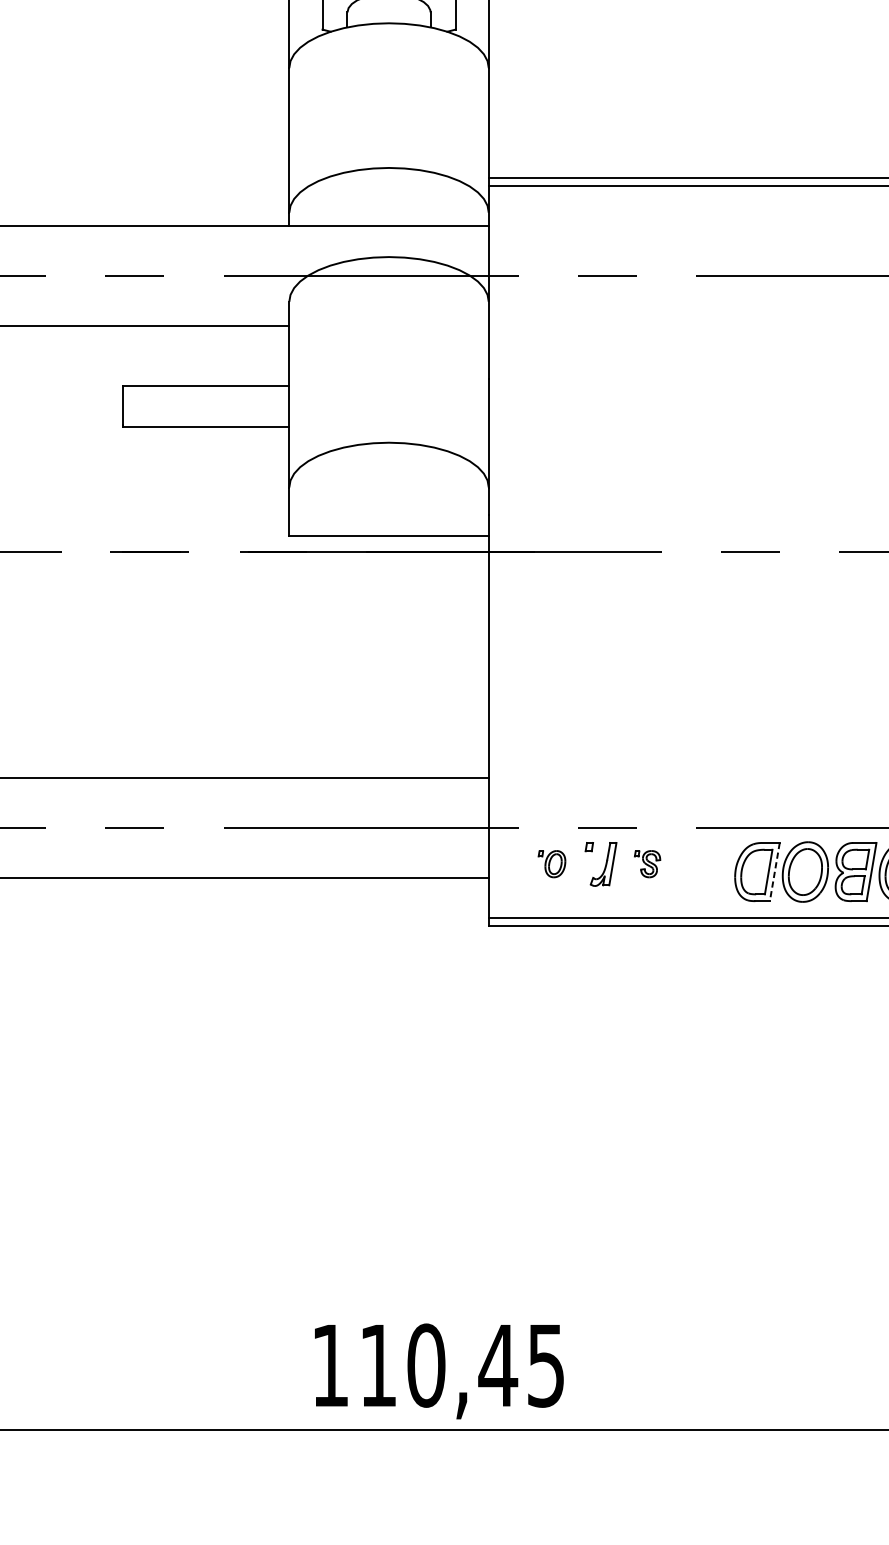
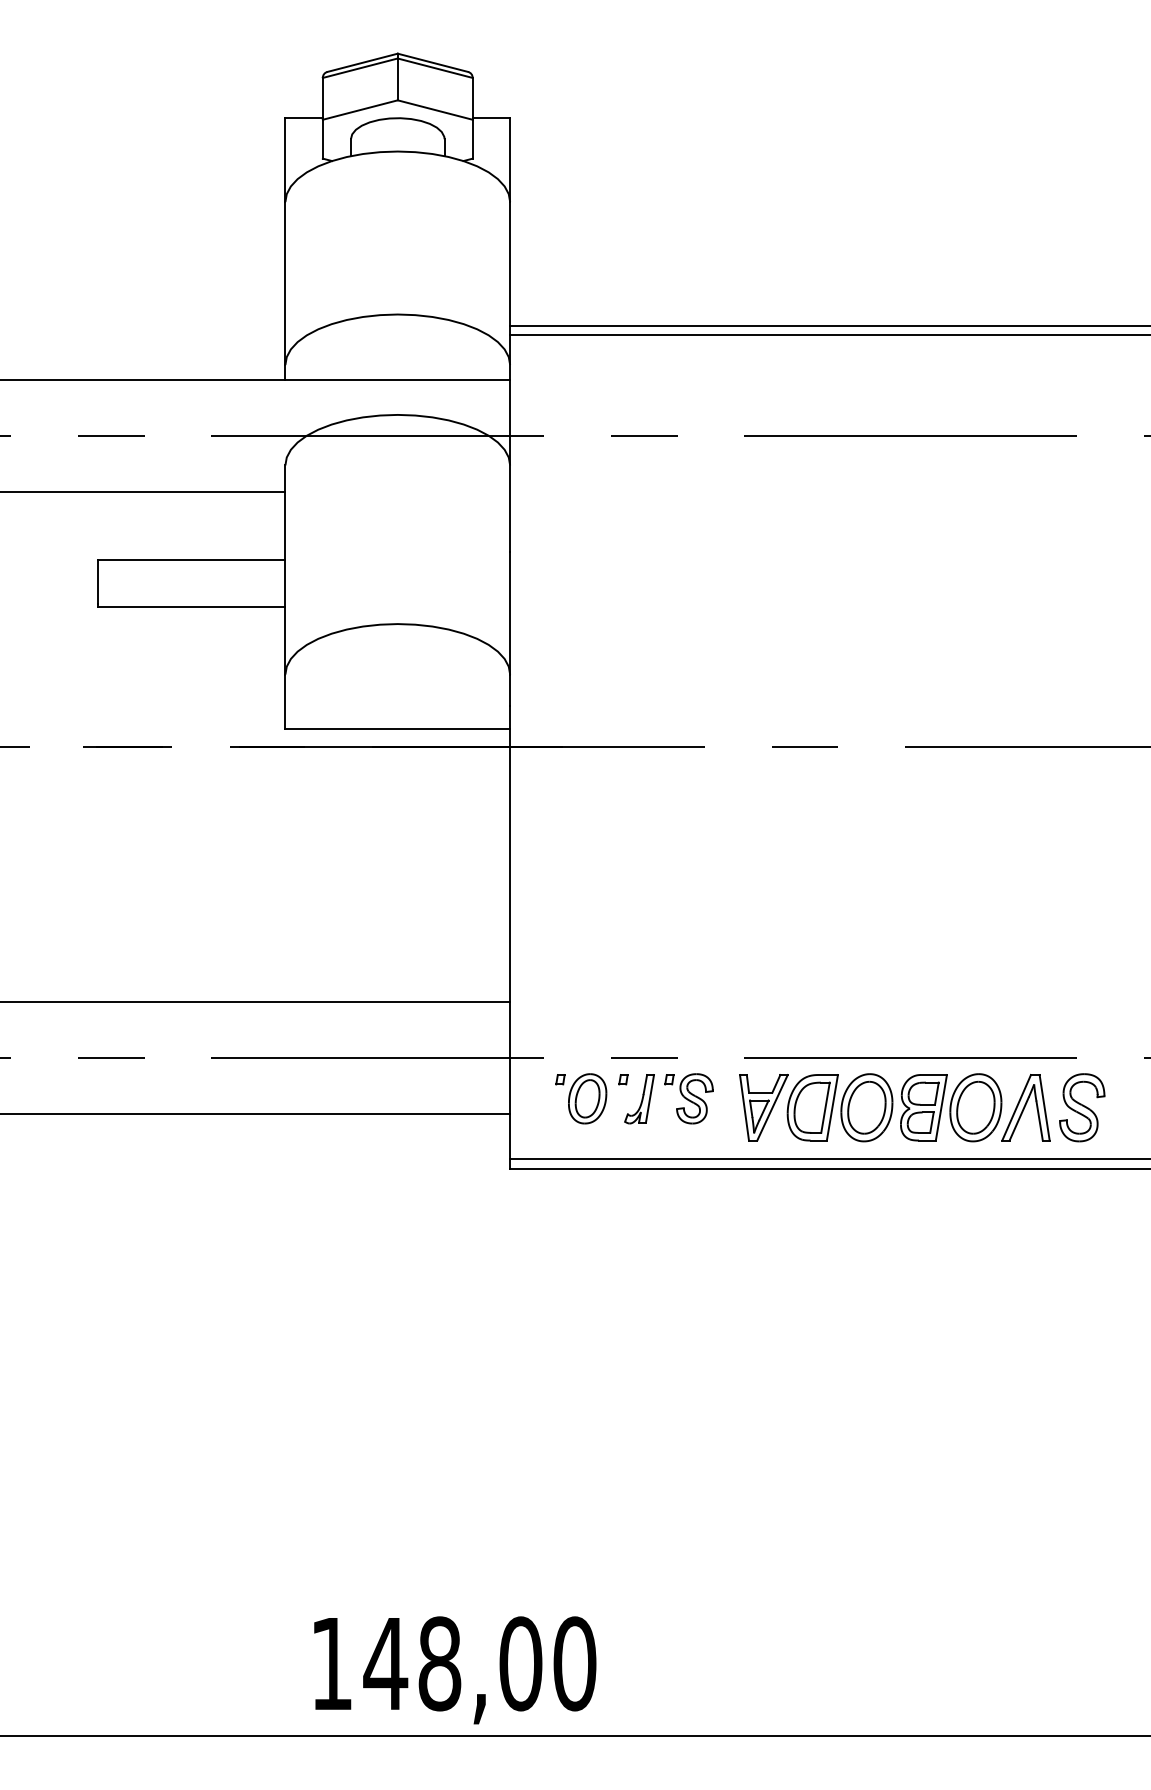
part: (552, 863) -> (581, 1098), size x1.67
part: (647, 863) -> (688, 1098), size x1.67
part: (713, 871) -> (763, 1107), added
line: (774, 872) -> (832, 1108), dashed -> solid
text: (461, 1365) -> (479, 1663), 110,45 -> 148,00

